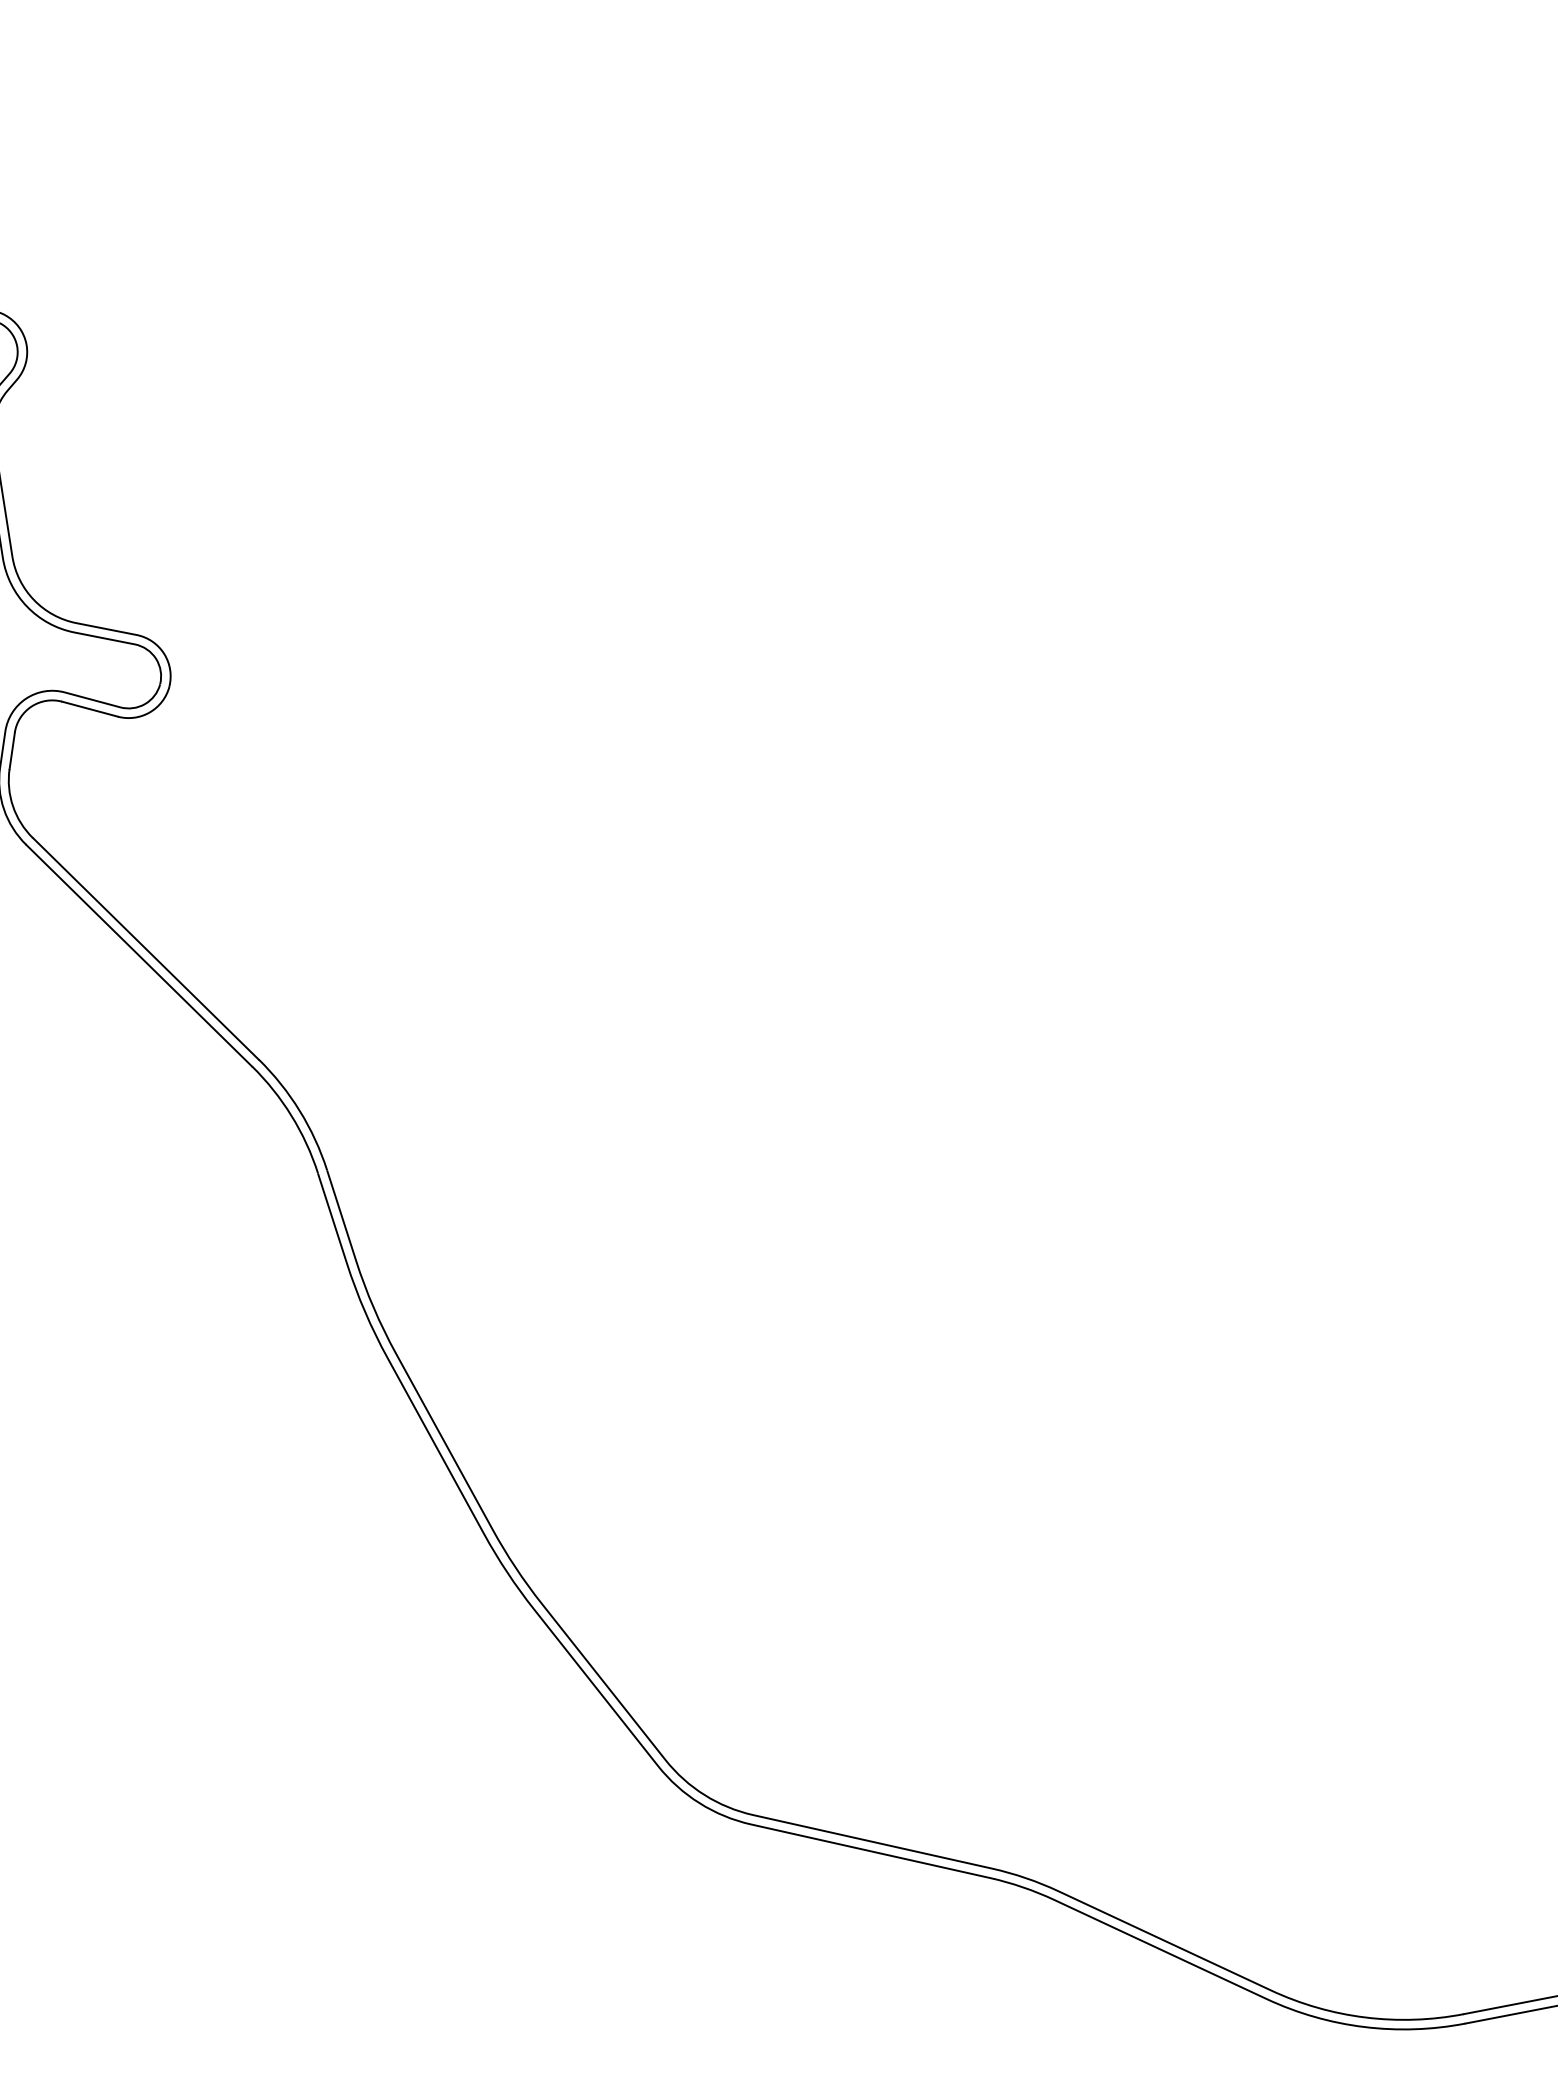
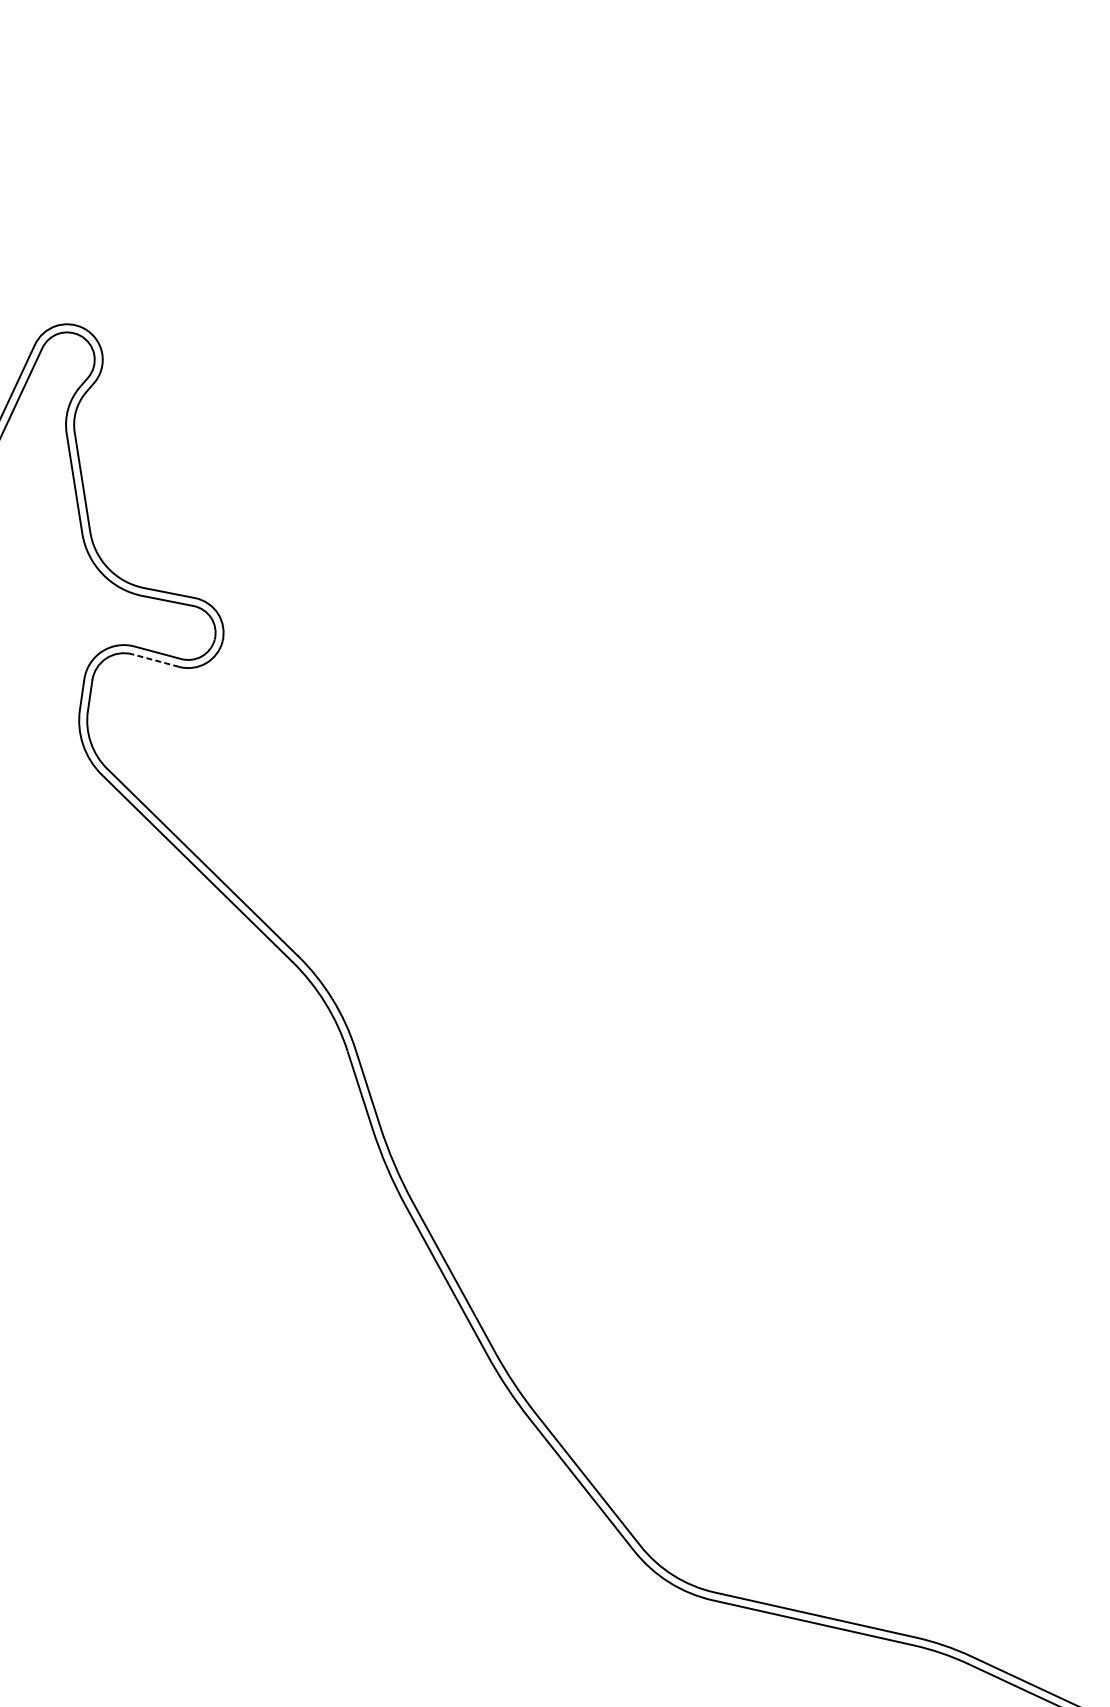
line: (89, 709) -> (155, 660), solid -> dashed

